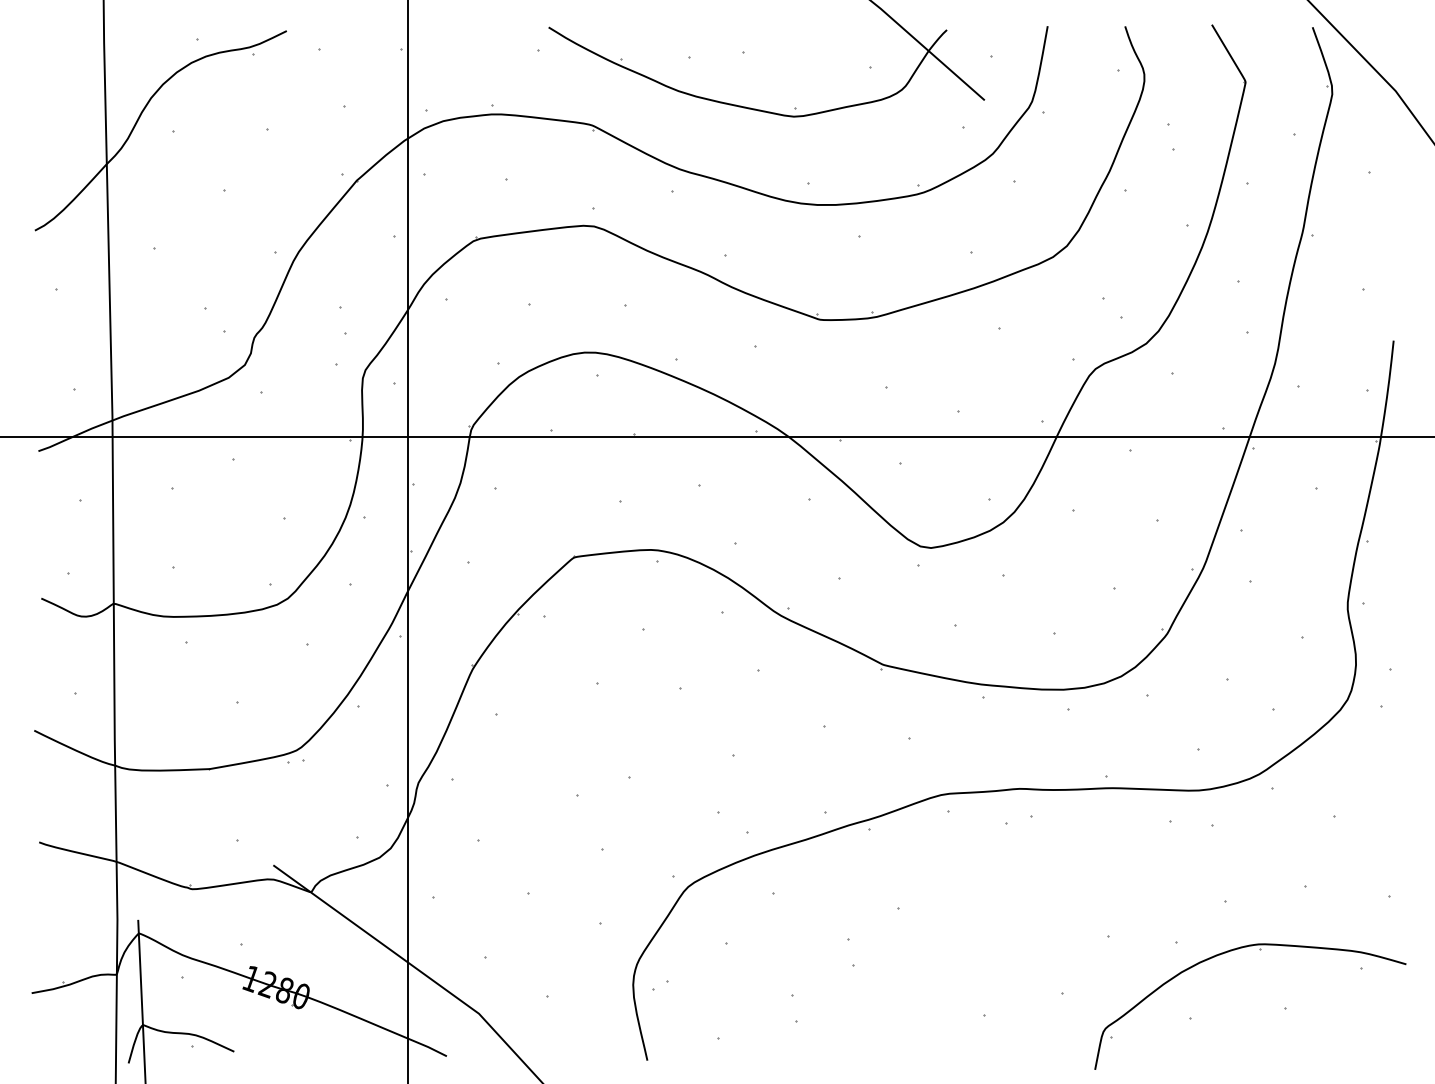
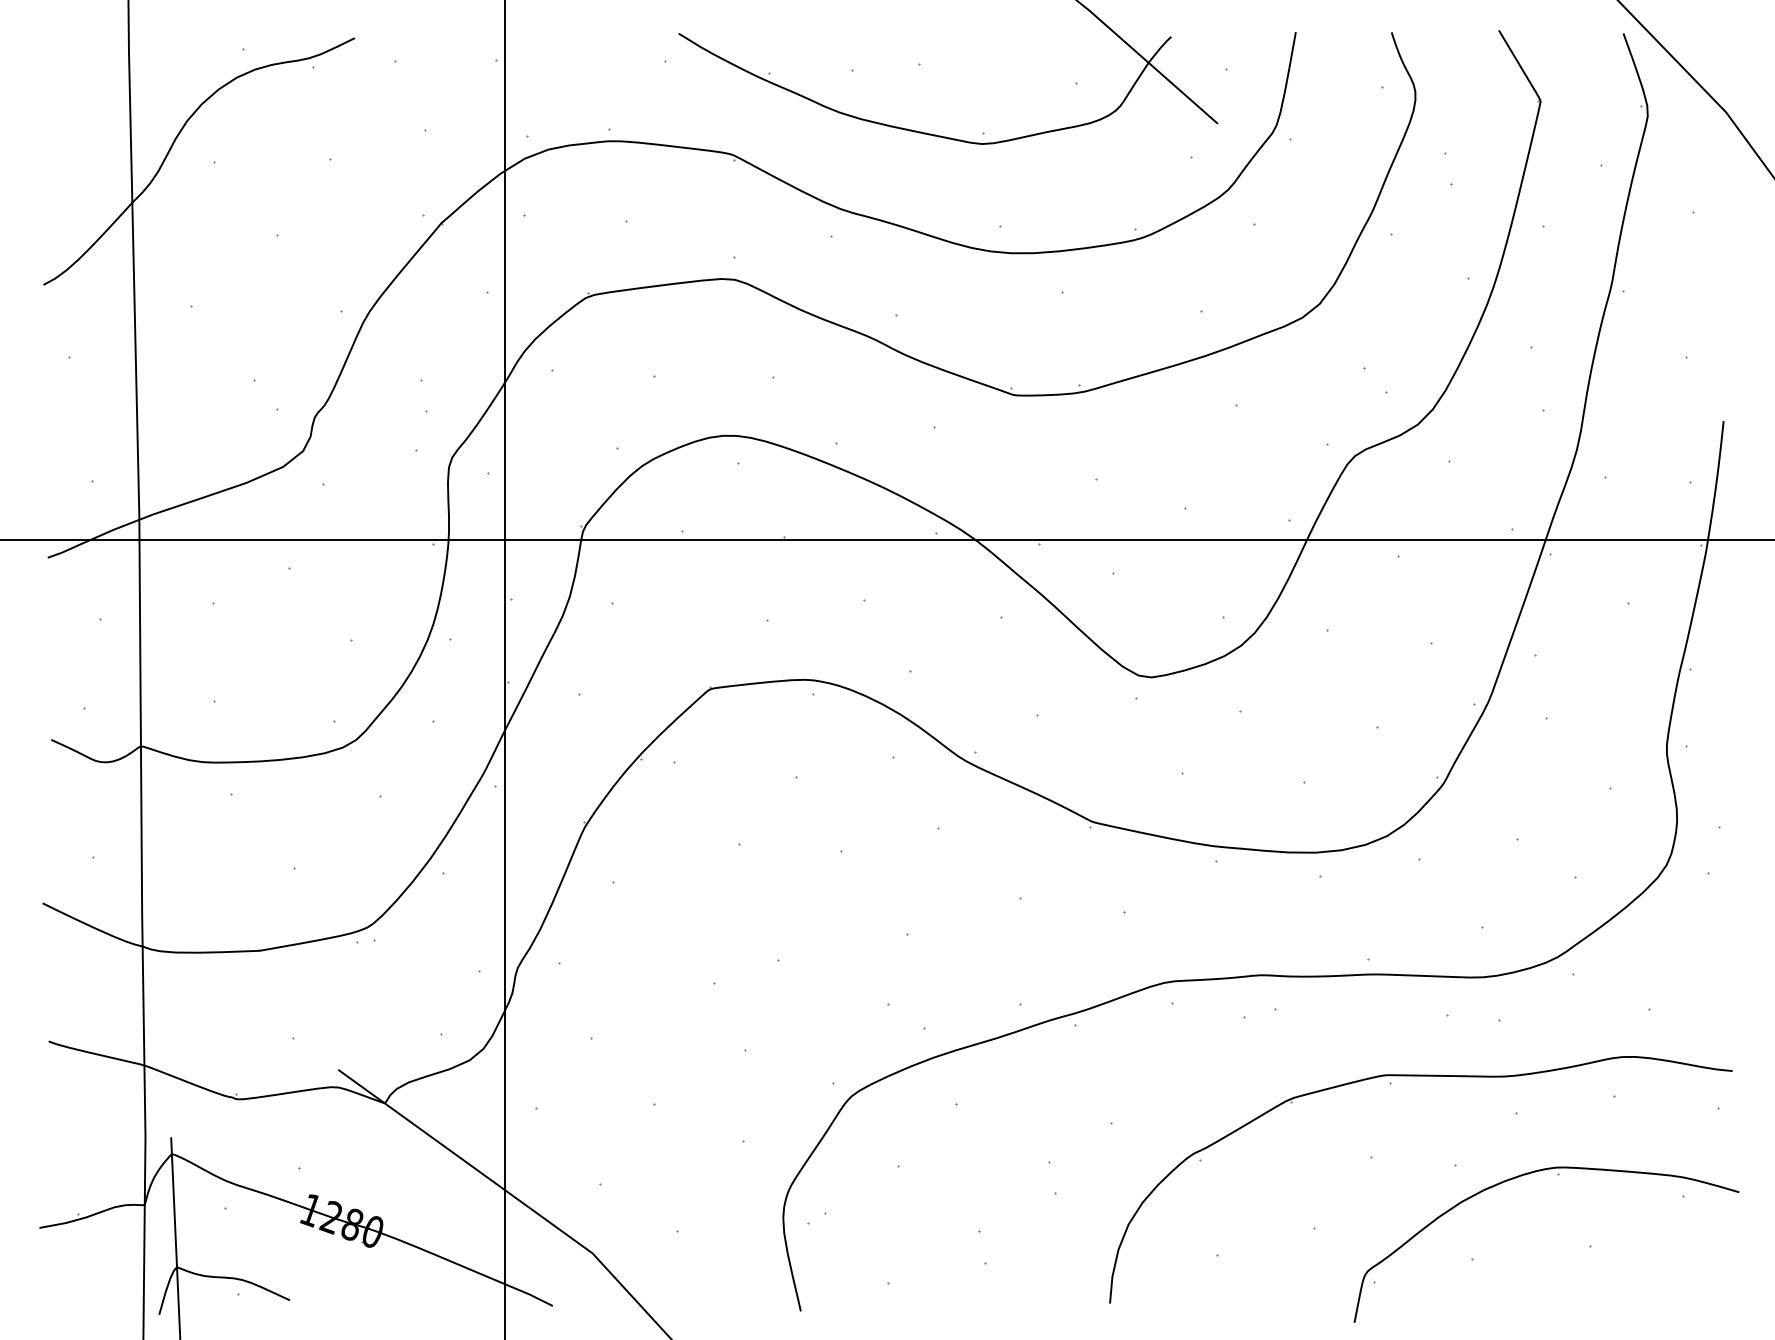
part: (1124, 877) -> (1390, 1084), added

